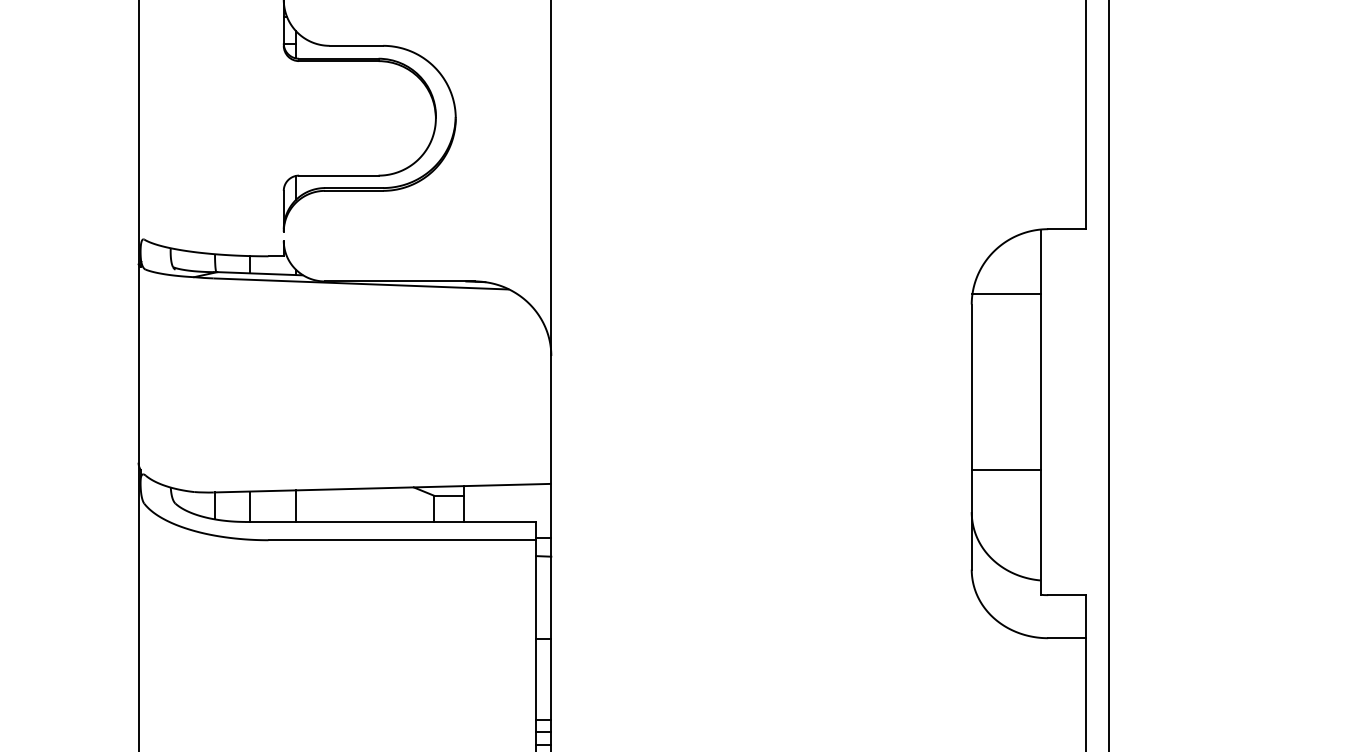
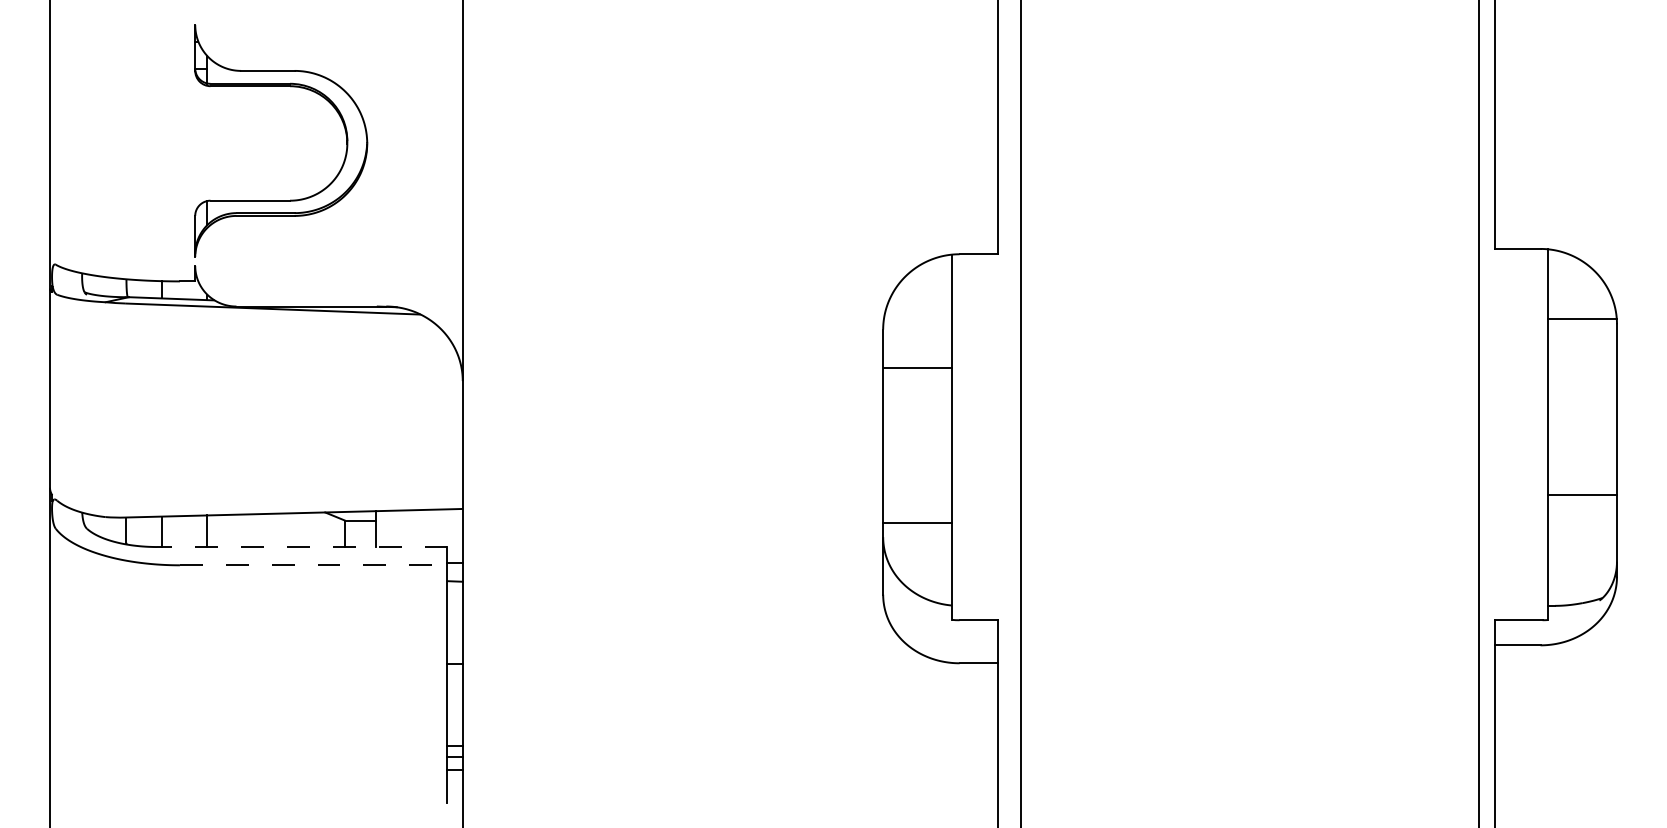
line: (1006, 294) -> (917, 368), moved
line: (1006, 469) -> (917, 522), moved
line: (390, 522) -> (301, 547), solid -> dashed
line: (402, 540) -> (313, 565), solid -> dashed

